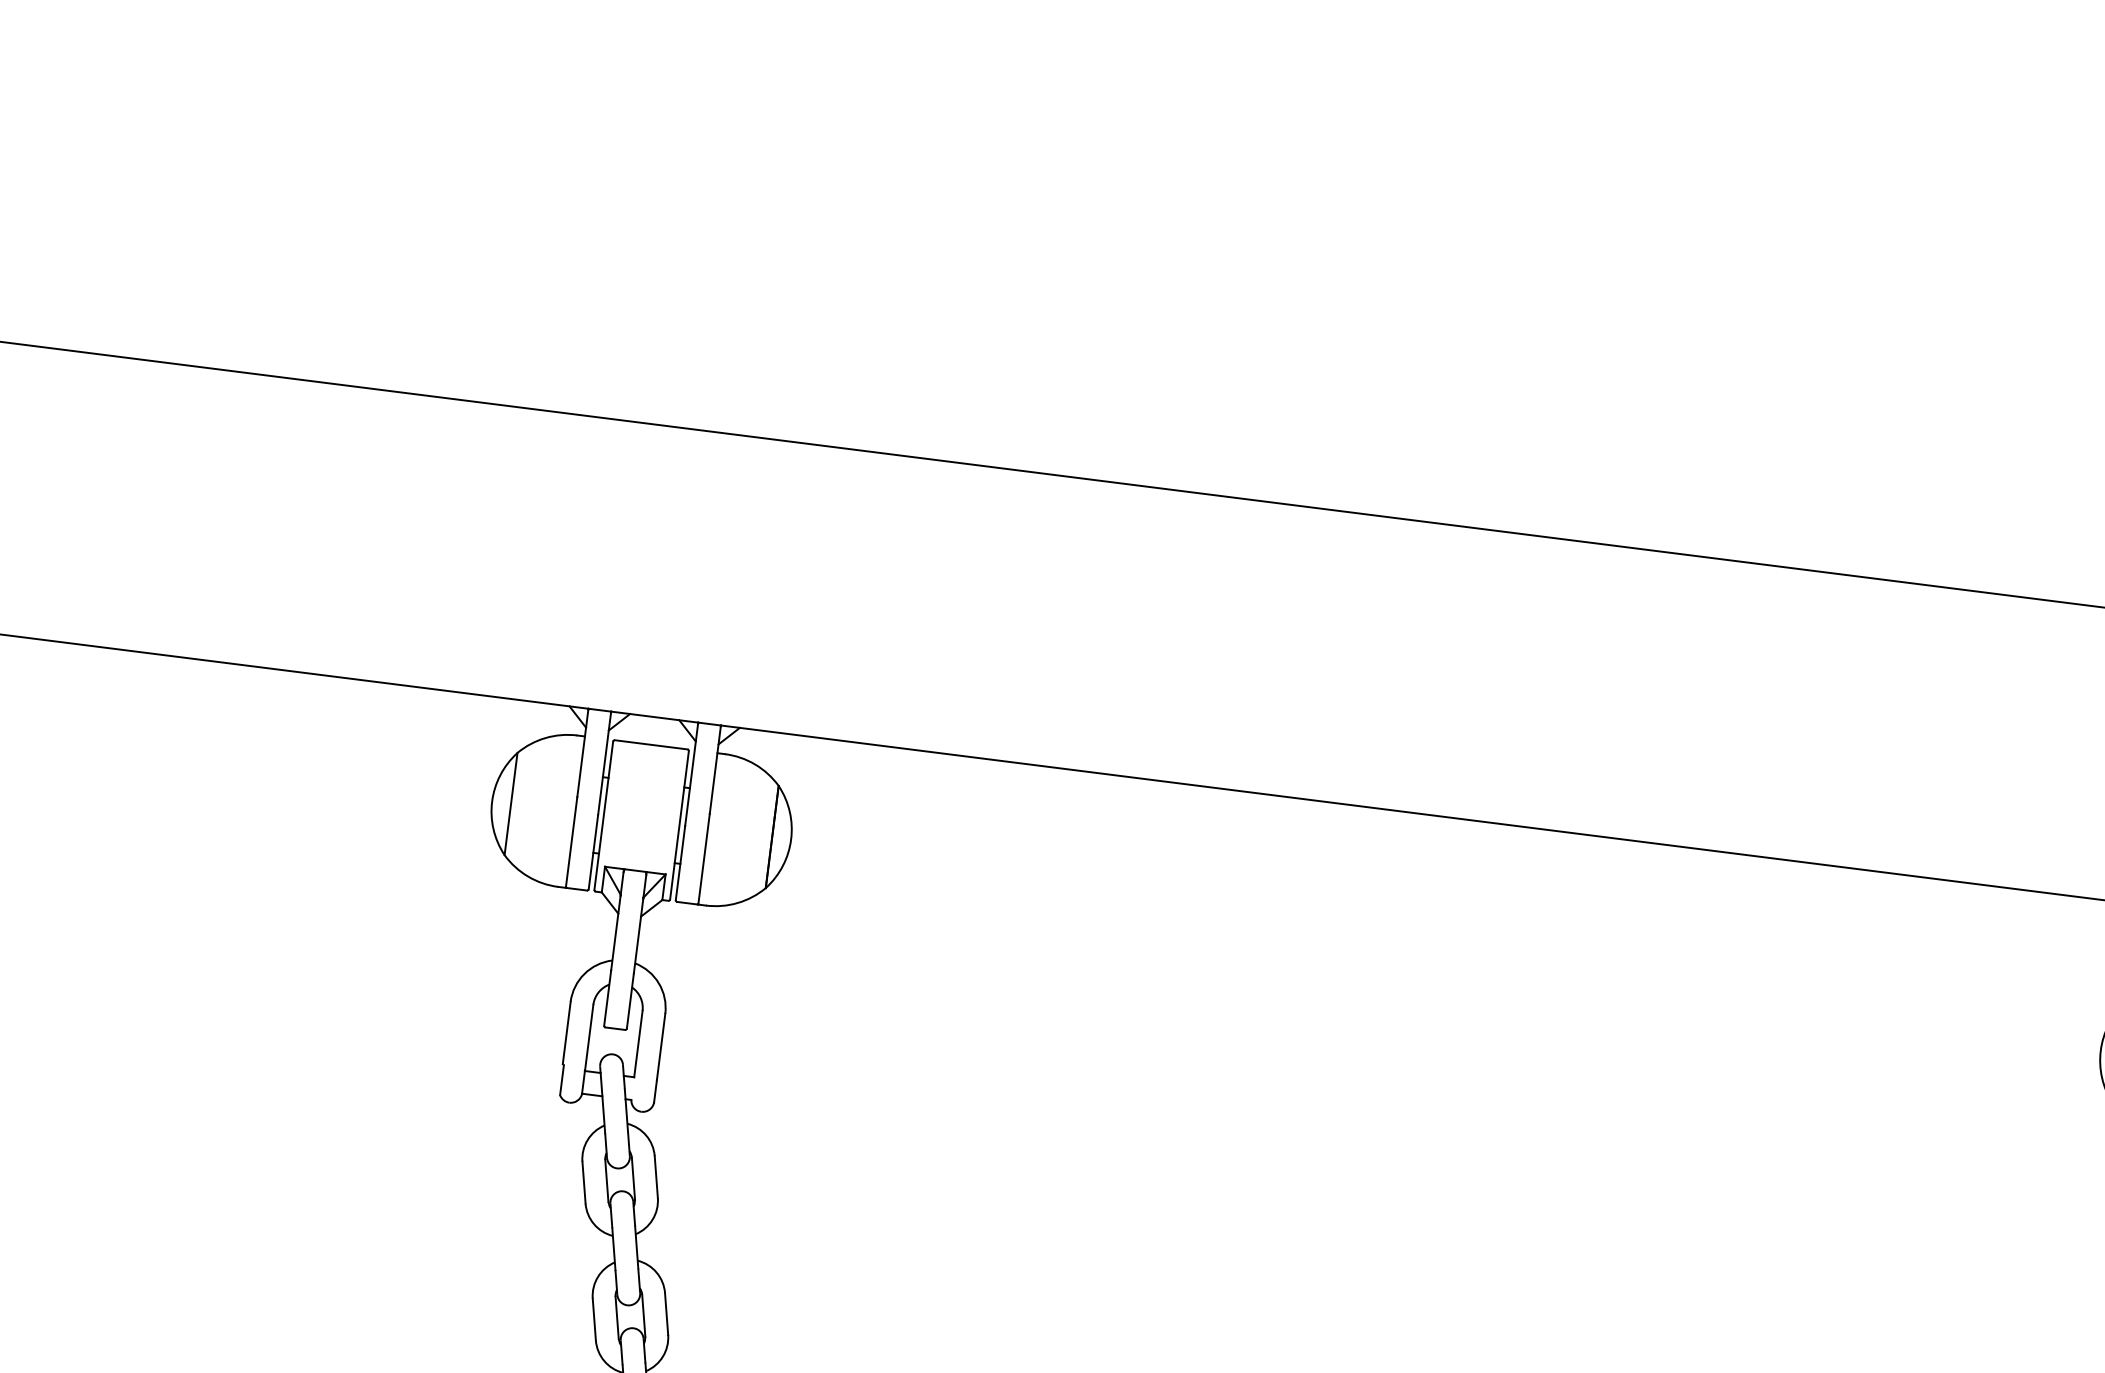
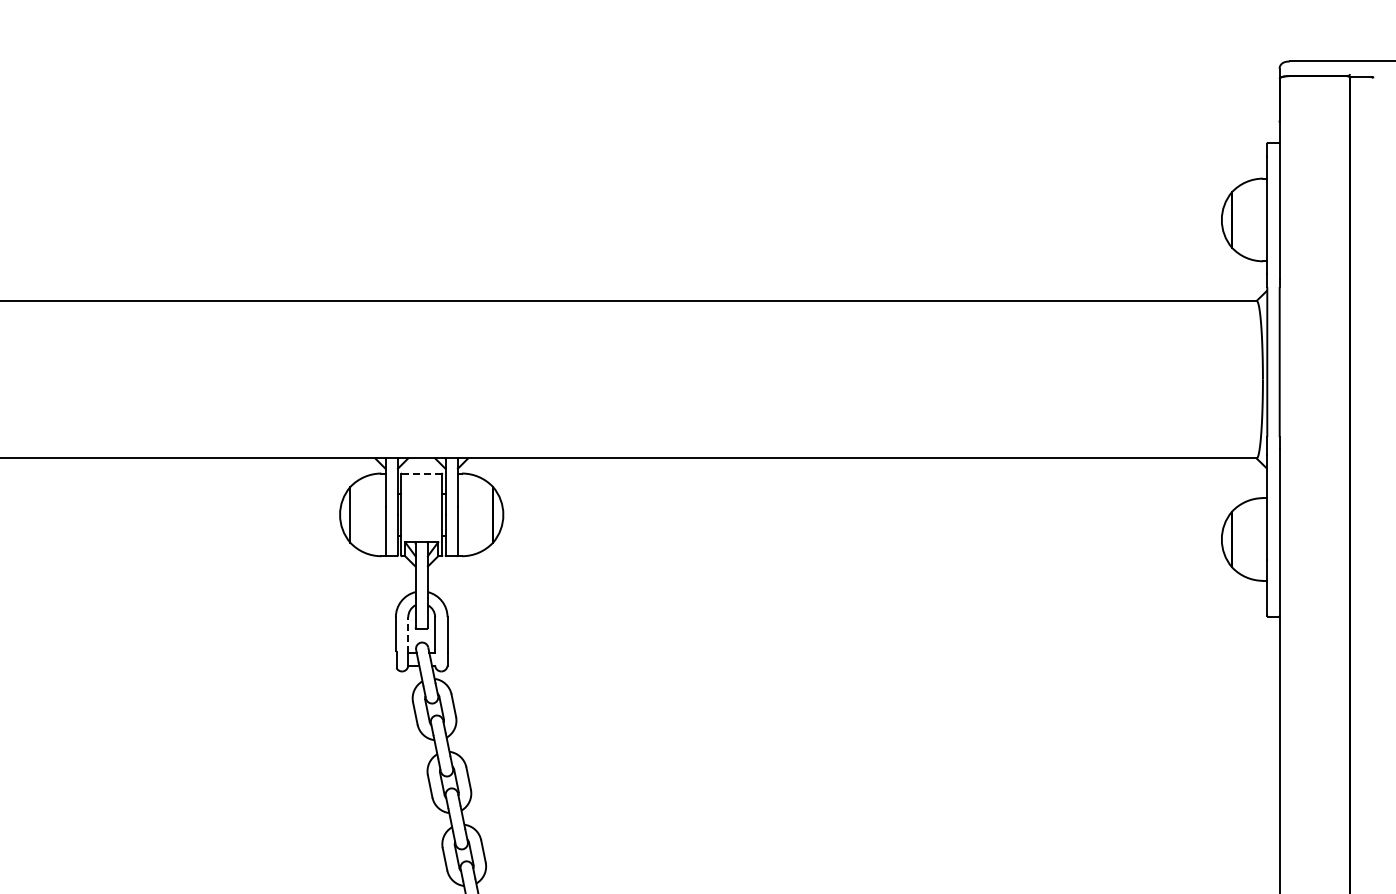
line: (650, 744) -> (421, 473), solid -> dashed
line: (589, 1038) -> (408, 635), solid -> dashed

